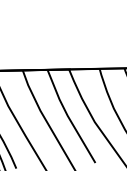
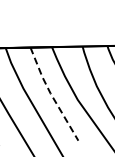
line: (68, 116) -> (51, 94), solid -> dashed

